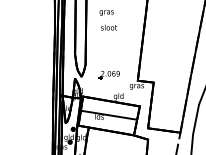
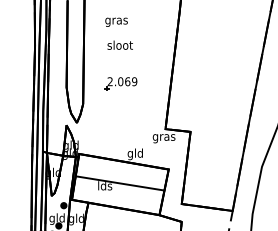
part: (108, 74) -> (119, 82), moved

